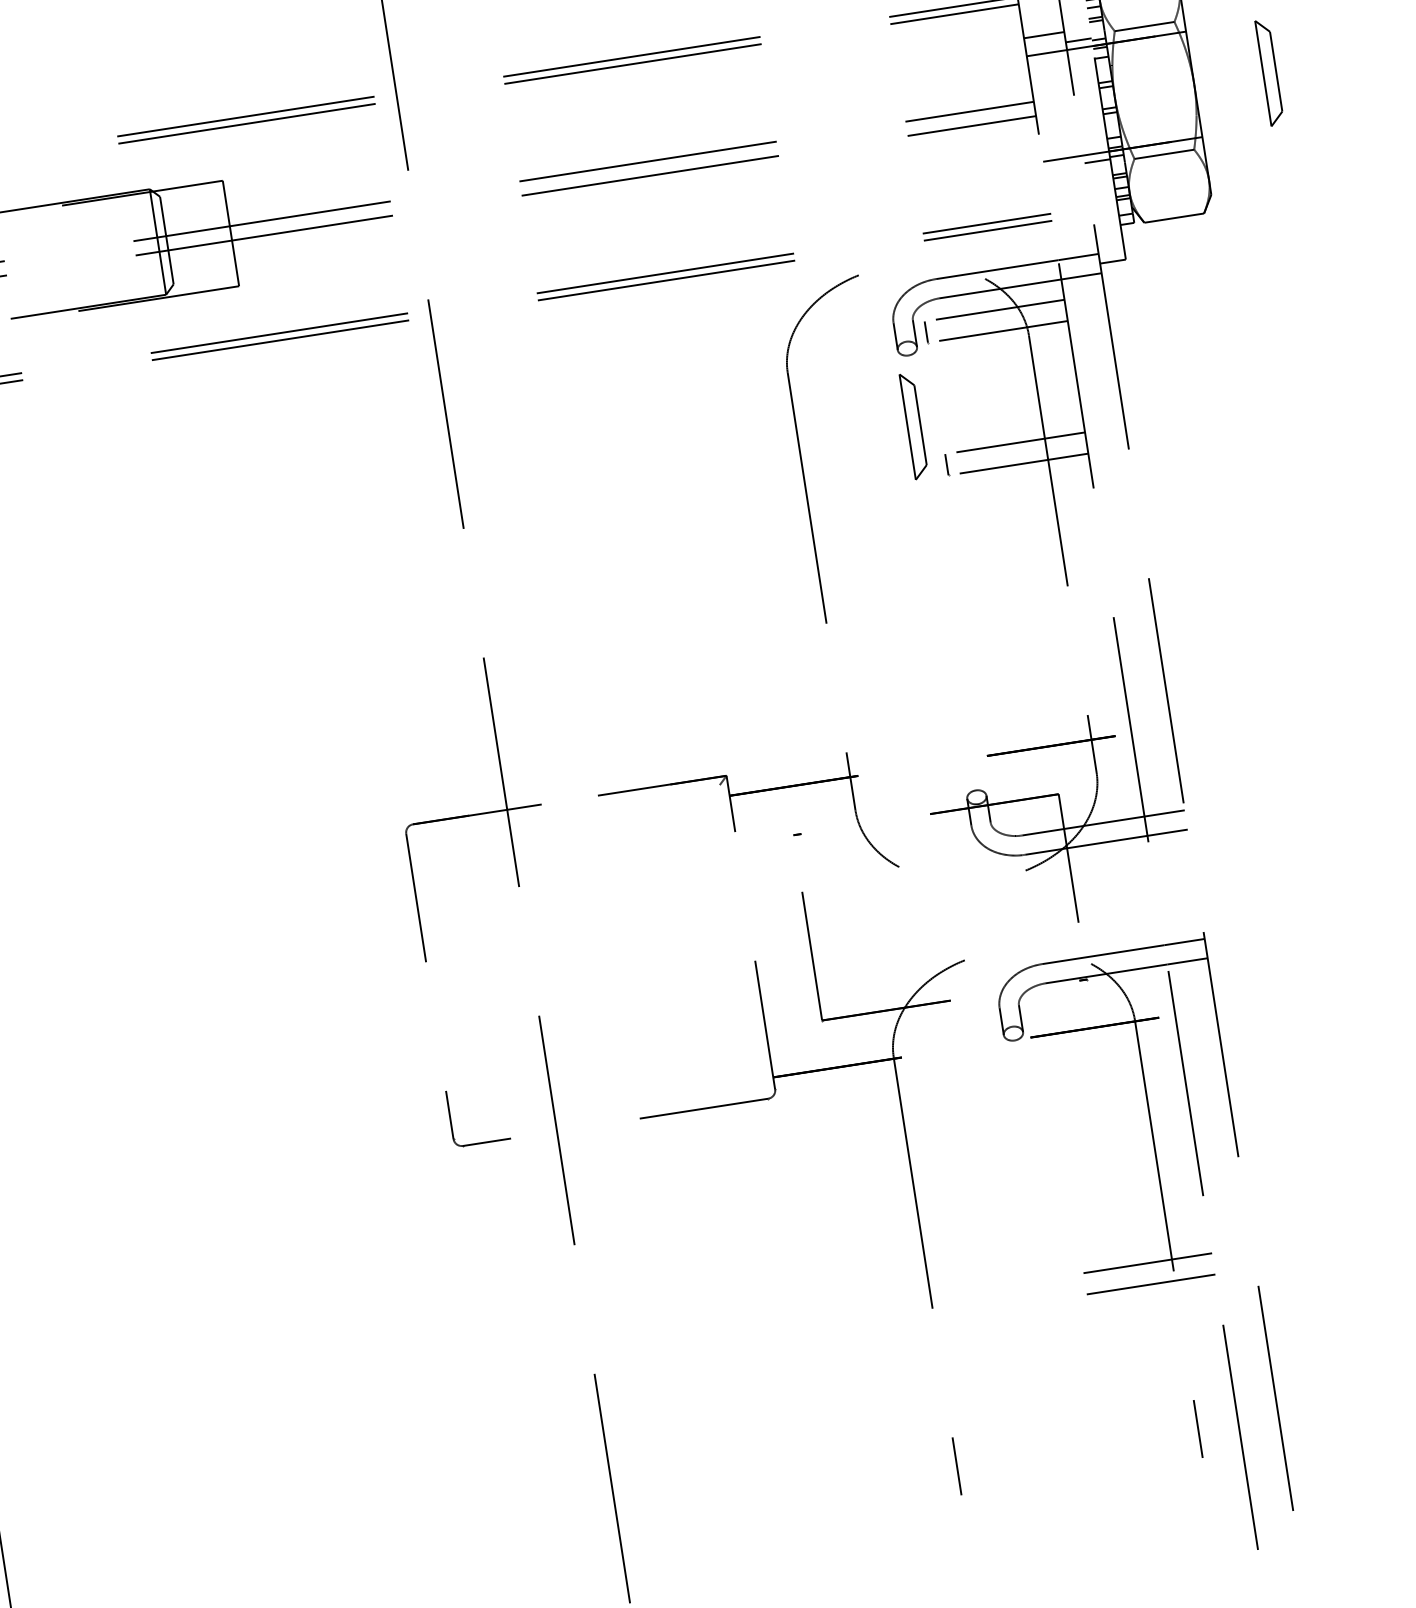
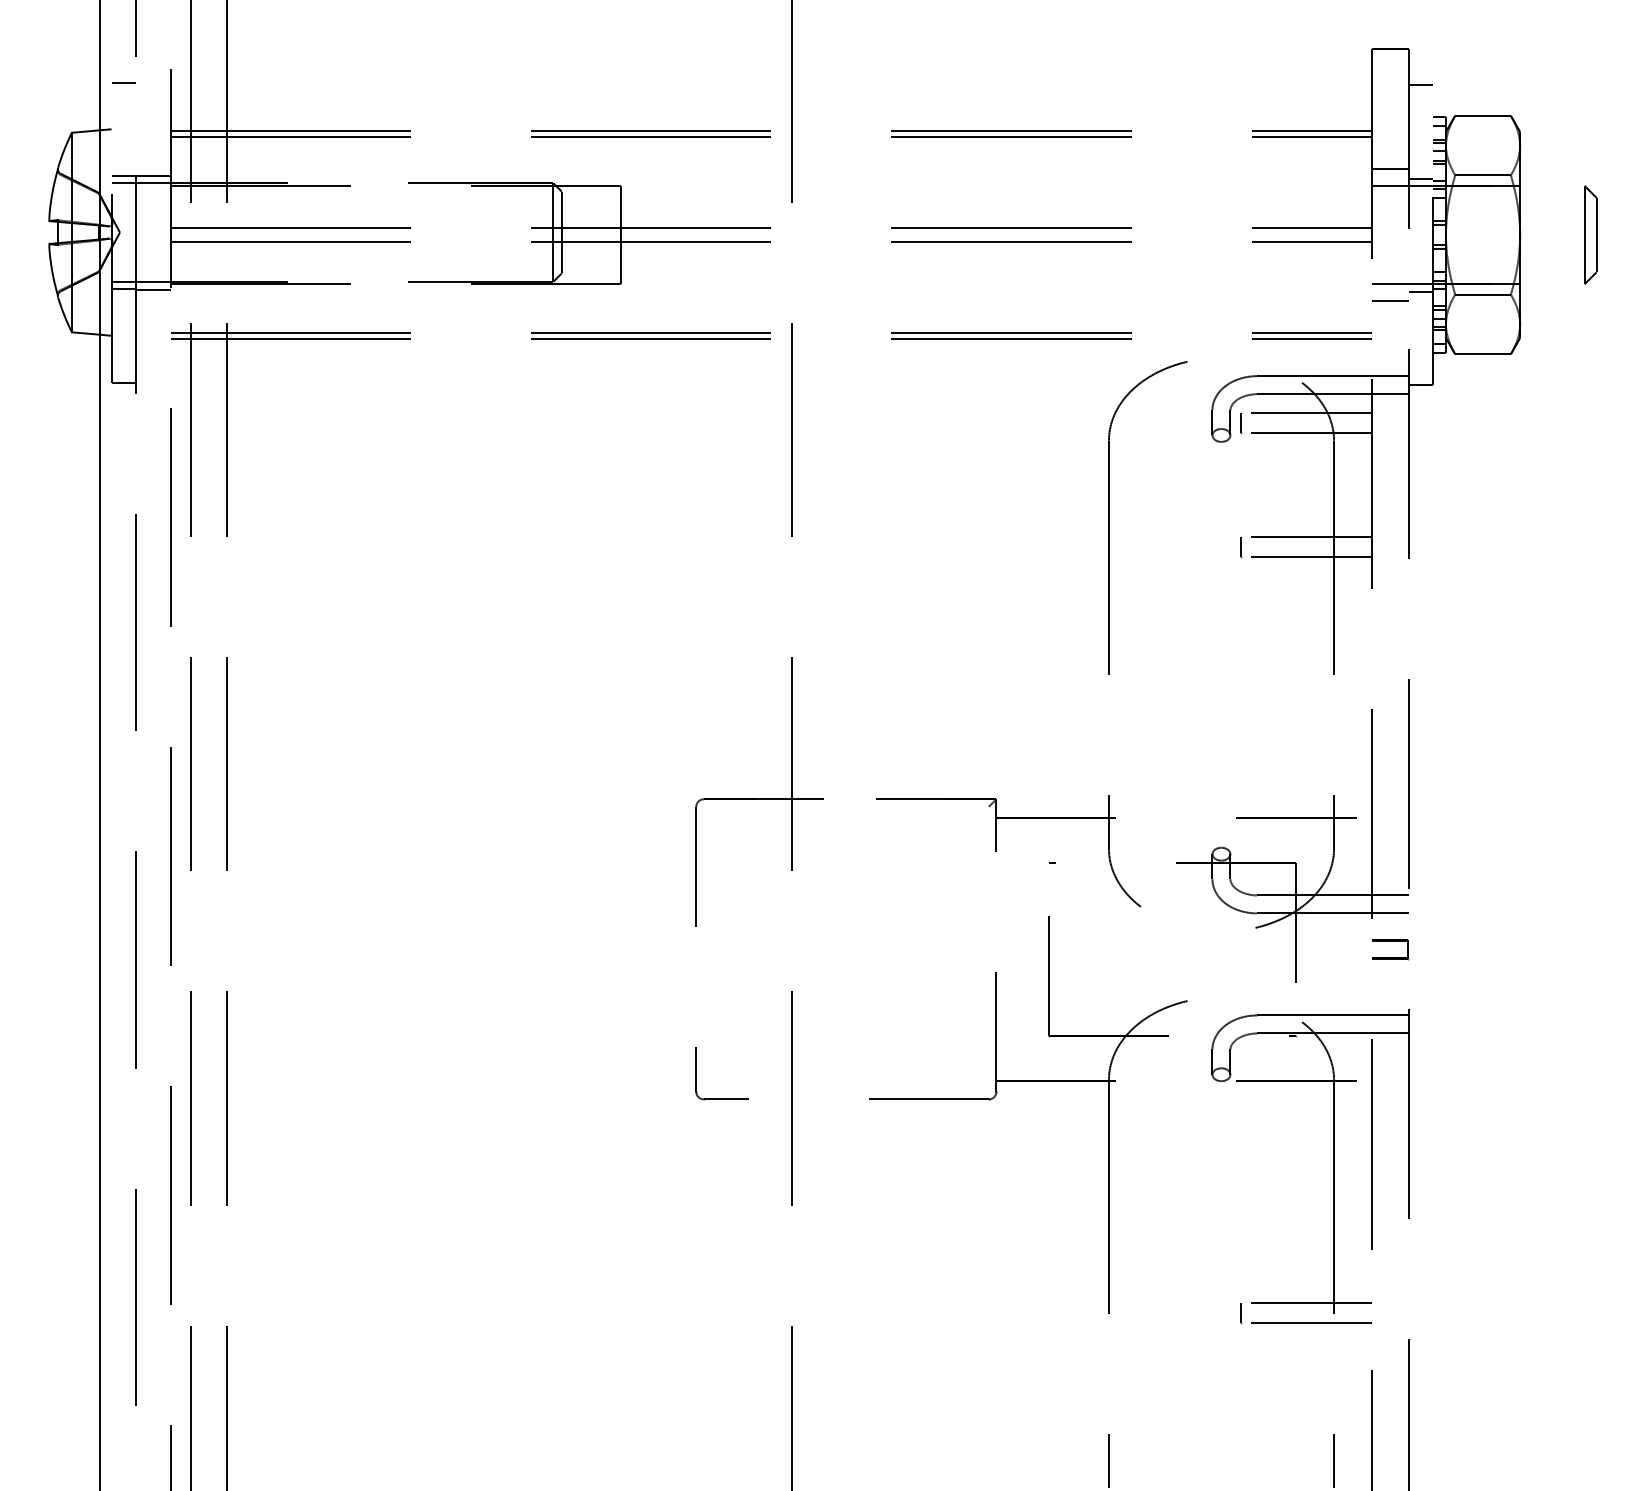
line: (1066, 177) -> (1390, 301), added
part: (913, 425) -> (1216, 506), removed
part: (1172, 862) -> (1390, 941), added
line: (1074, 1286) -> (1241, 1313), added

